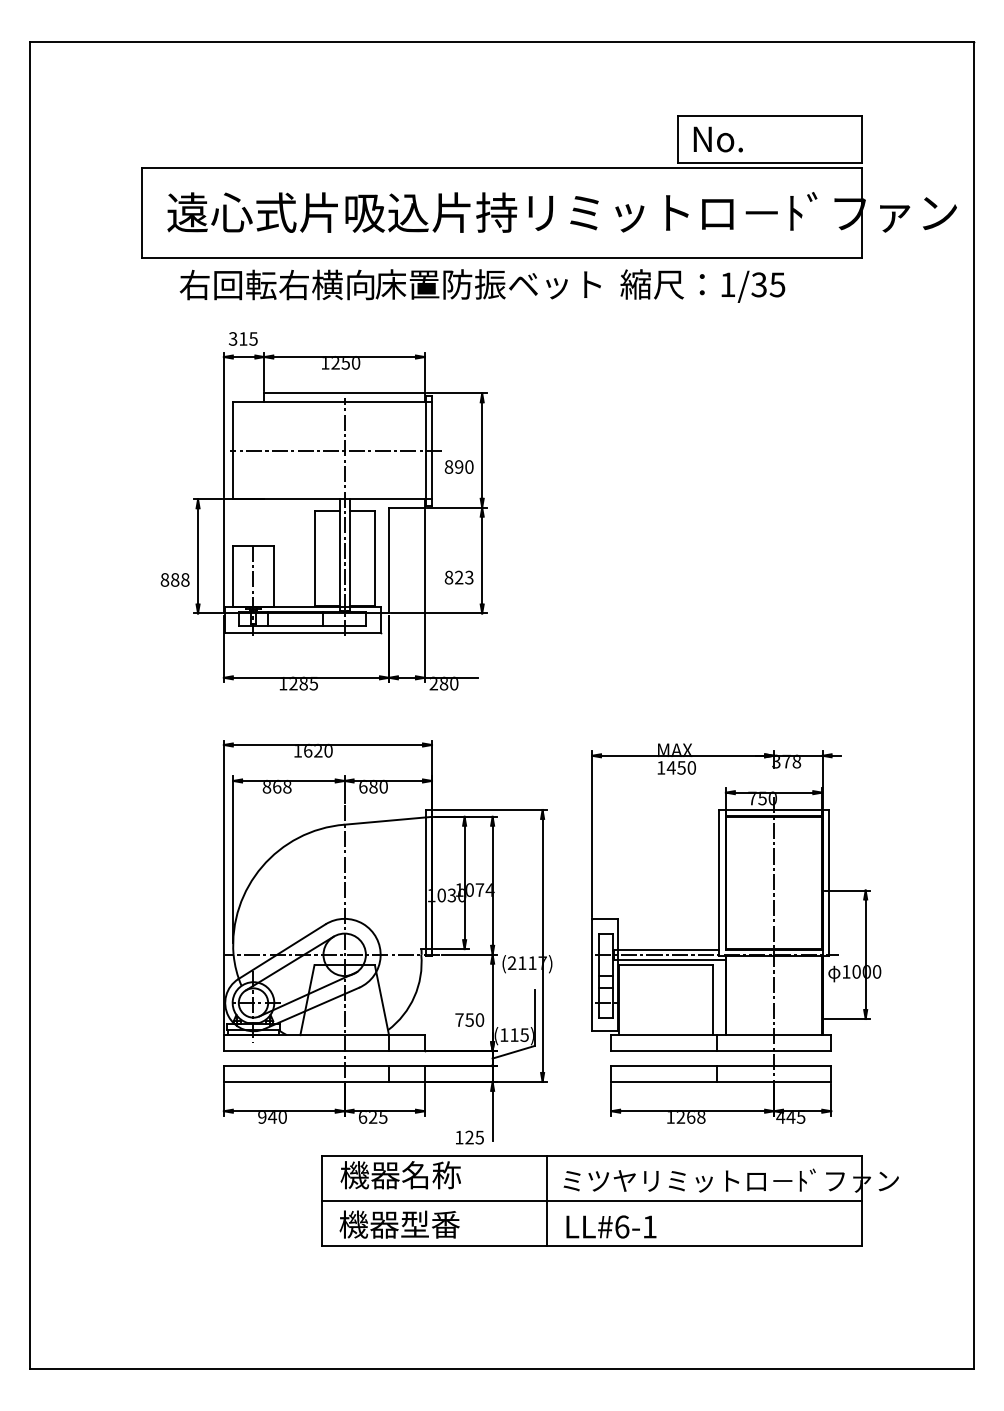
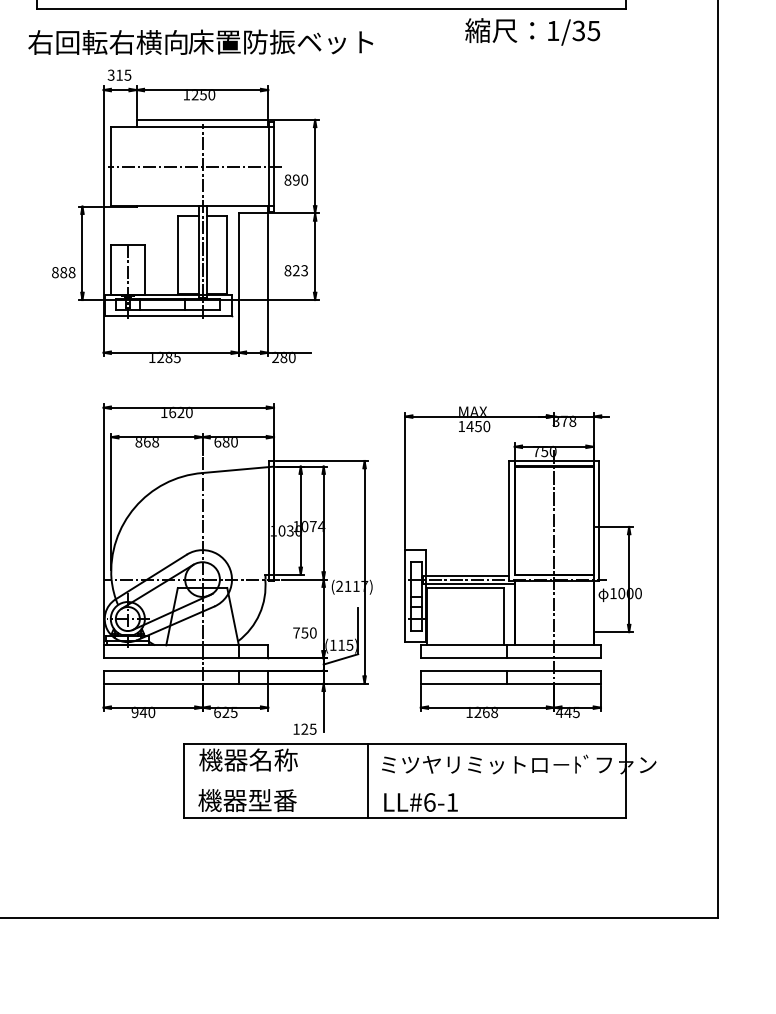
text: (389, 284) -> (199, 42), moved
text: (702, 285) -> (532, 31), moved
line: (591, 1201) -> (404, 781), removed

